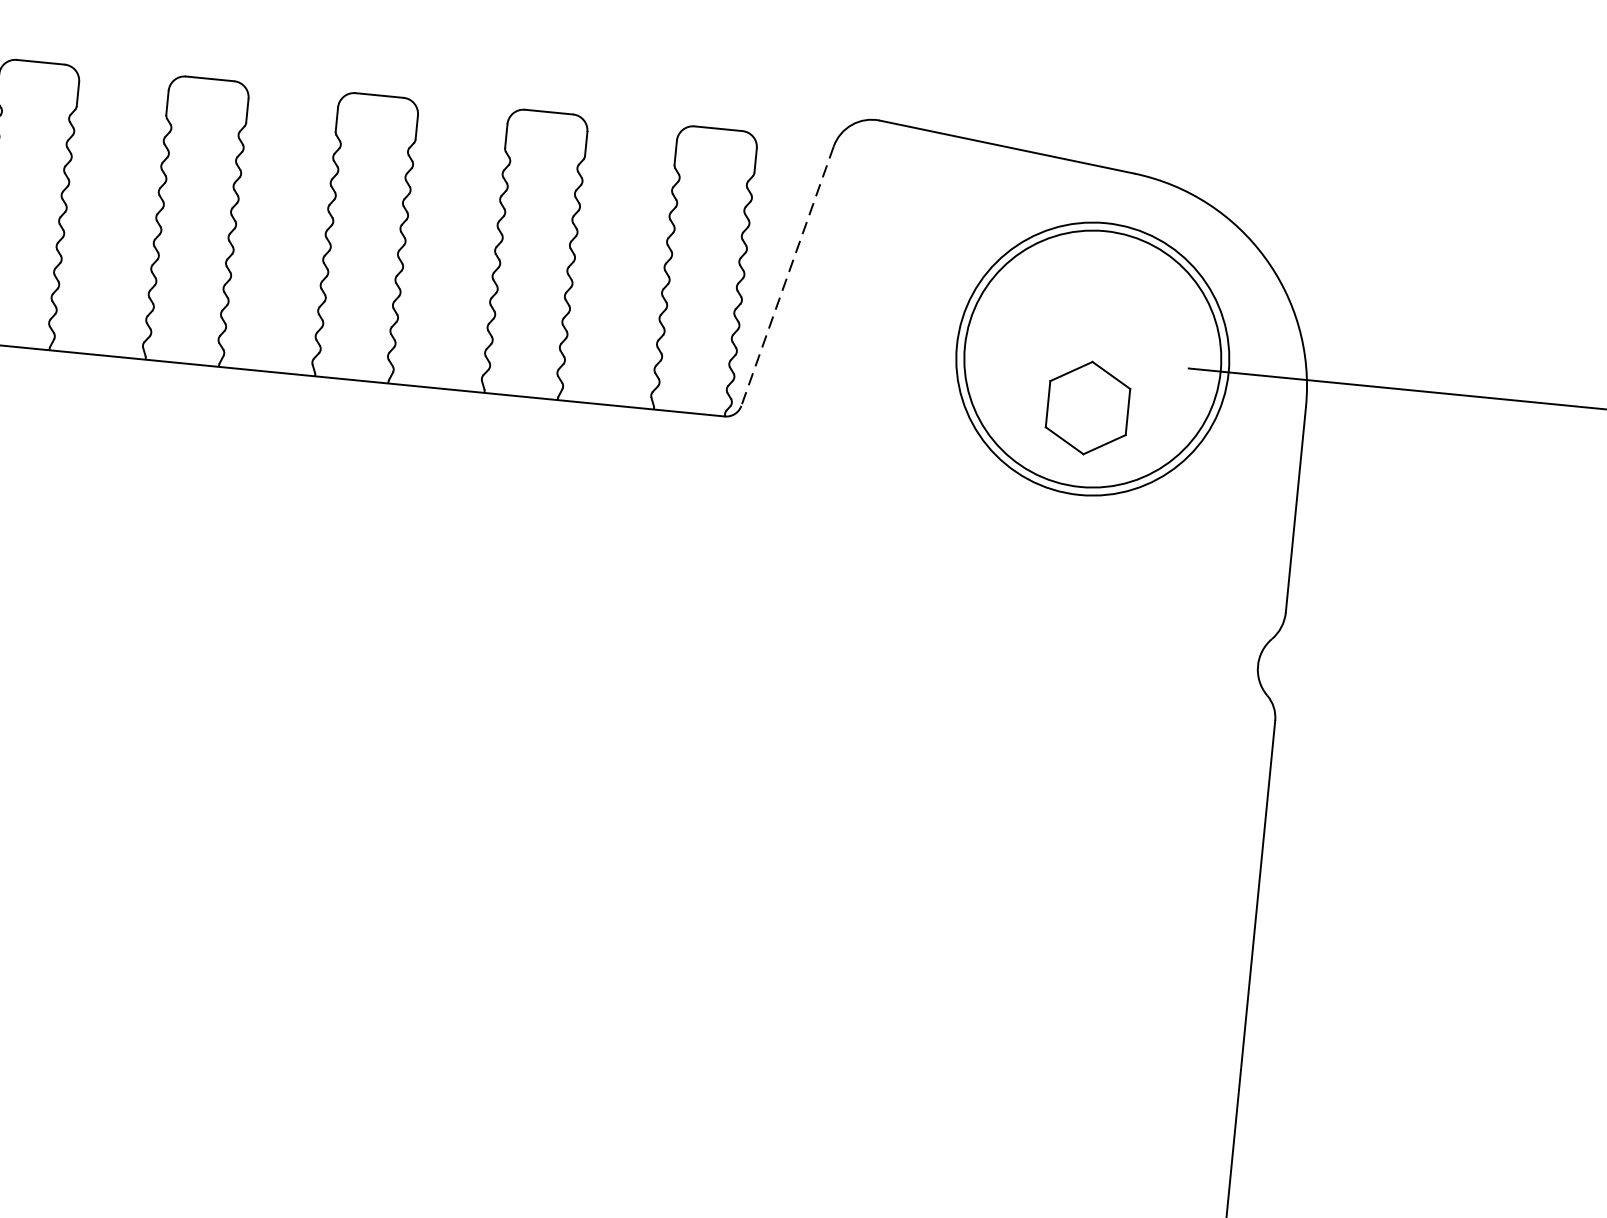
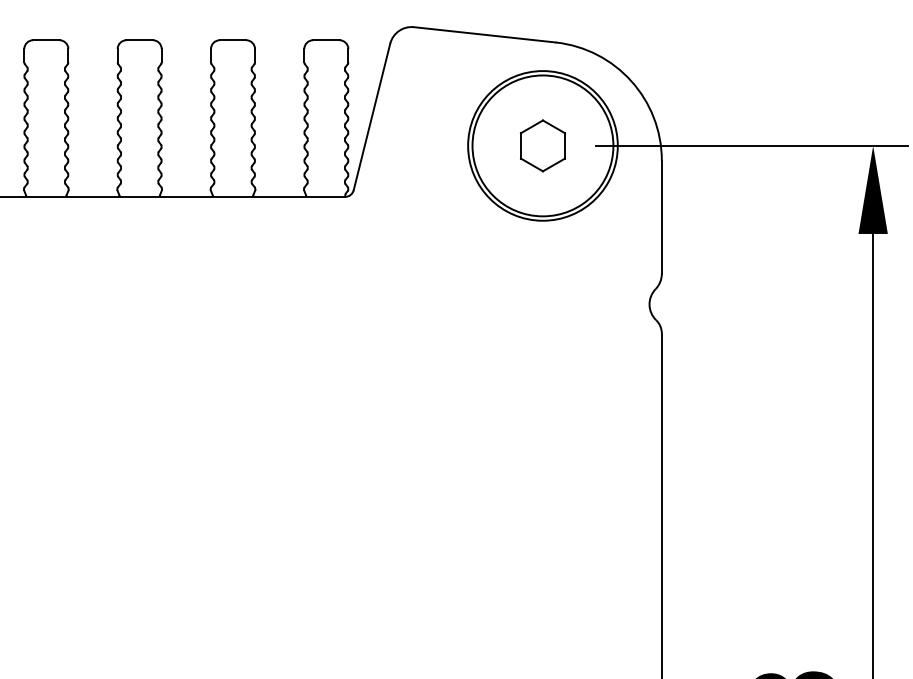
line: (786, 276) -> (371, 117), dashed -> solid
part: (1087, 407) -> (542, 145), moved

